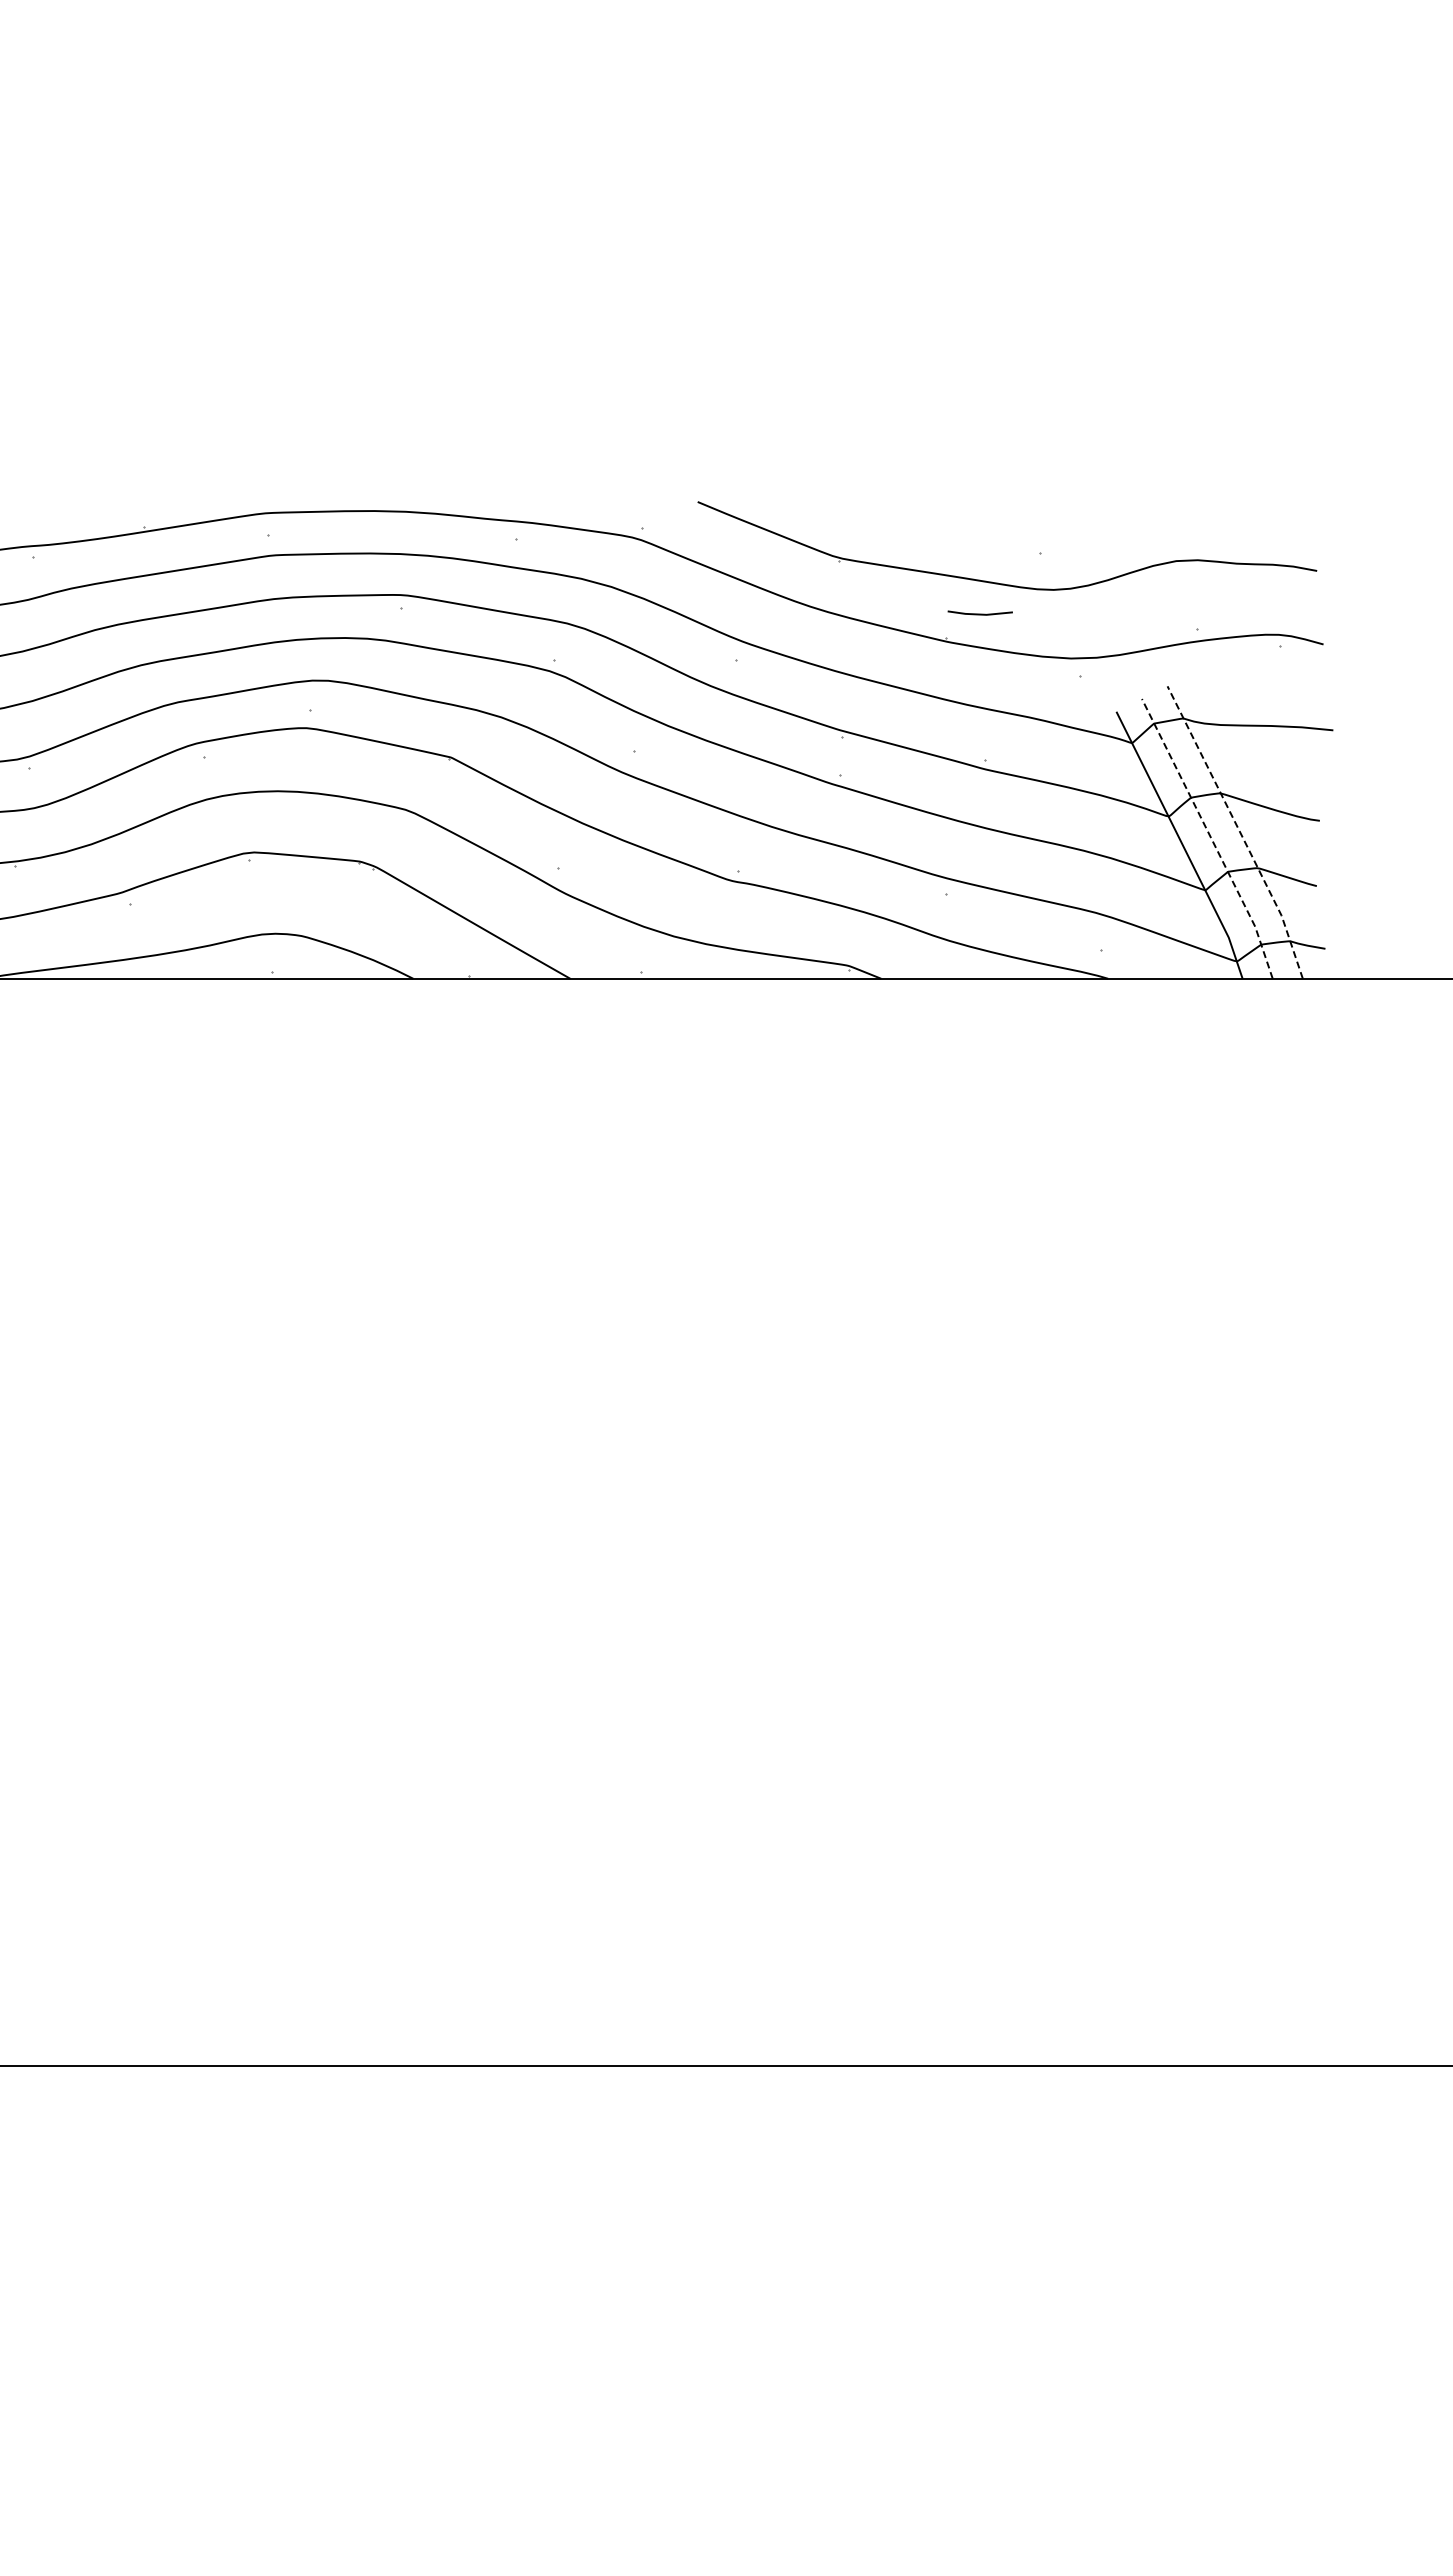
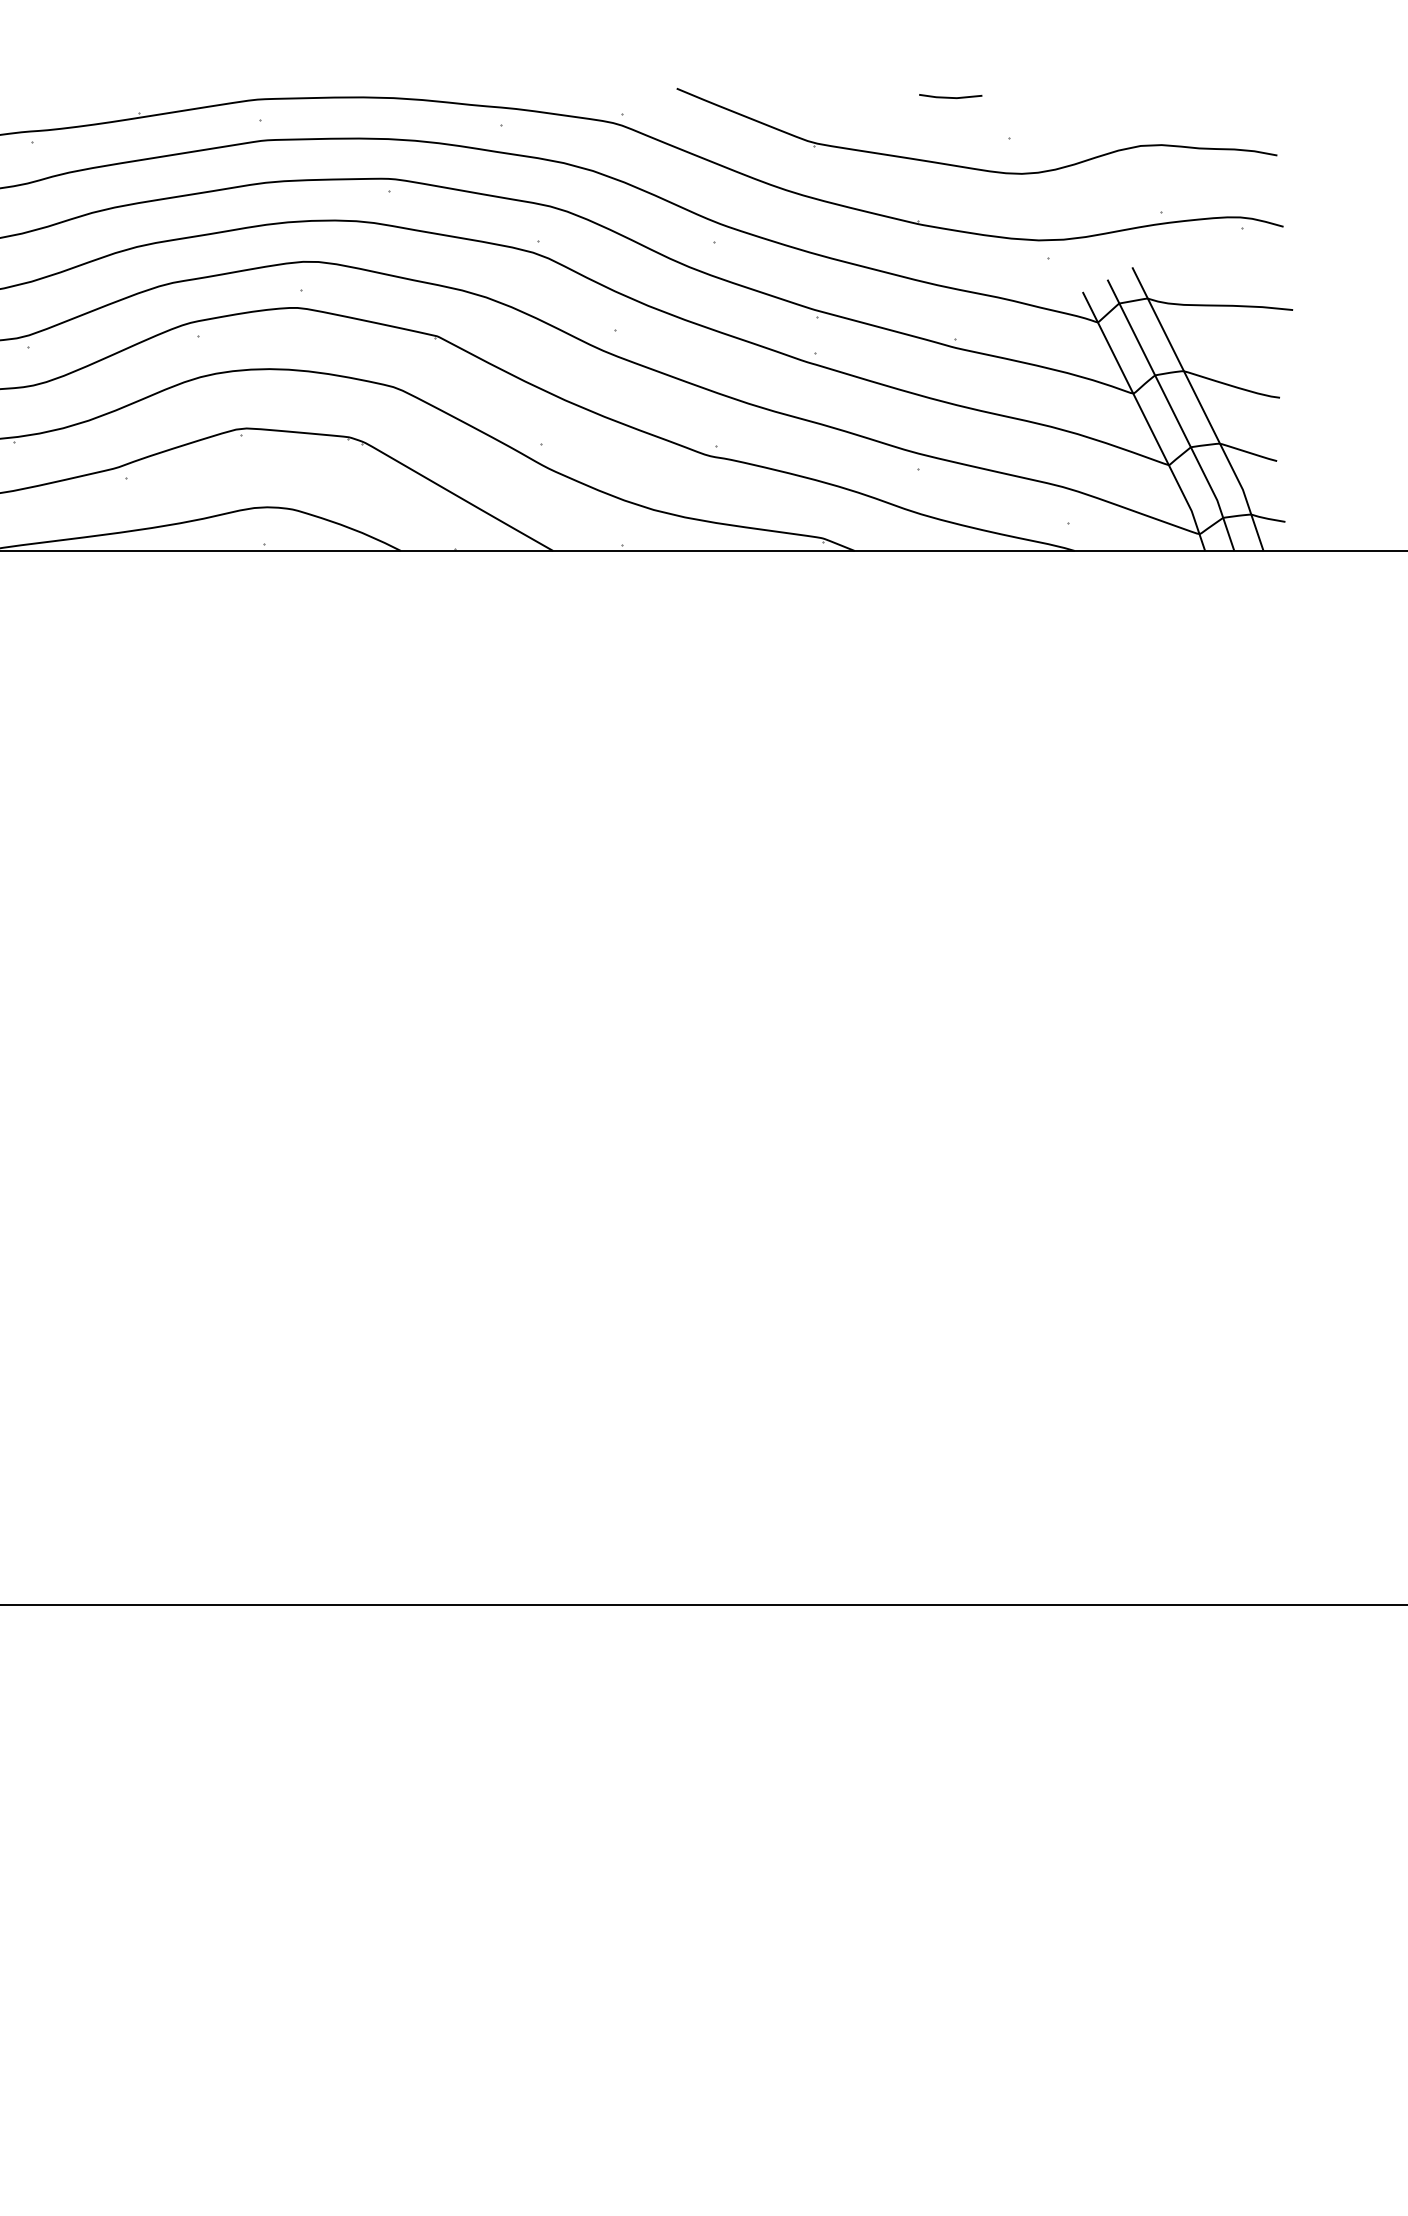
line: (979, 613) -> (949, 96), moved
line: (1239, 830) -> (1202, 407), dashed -> solid
line: (1210, 837) -> (1173, 413), dashed -> solid

